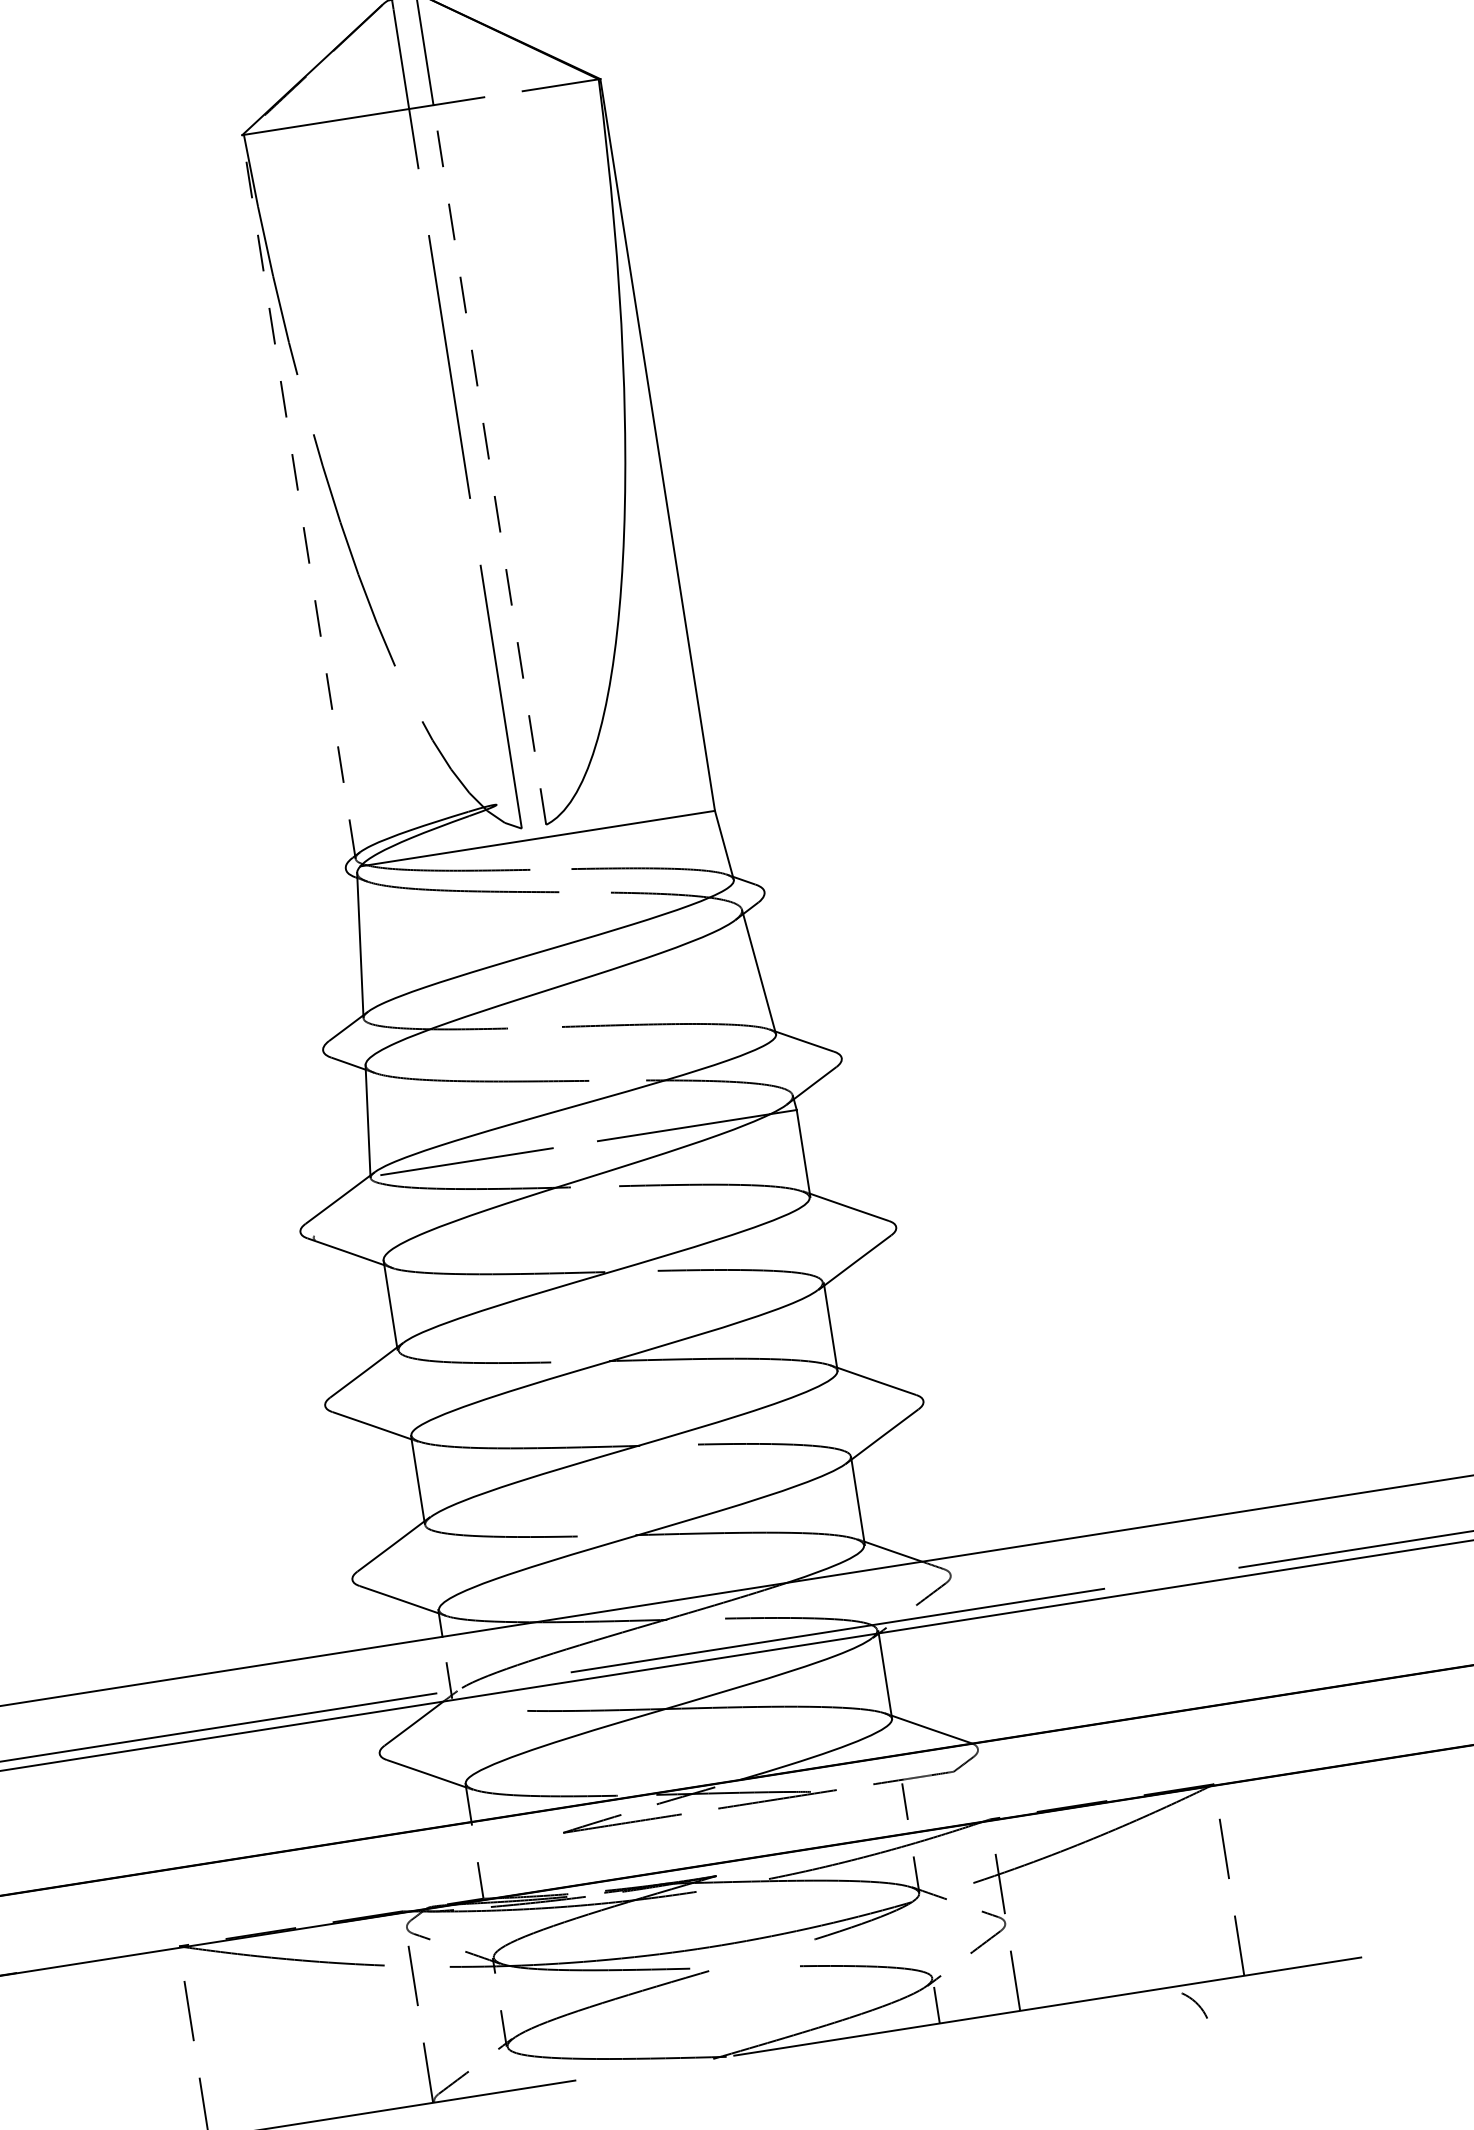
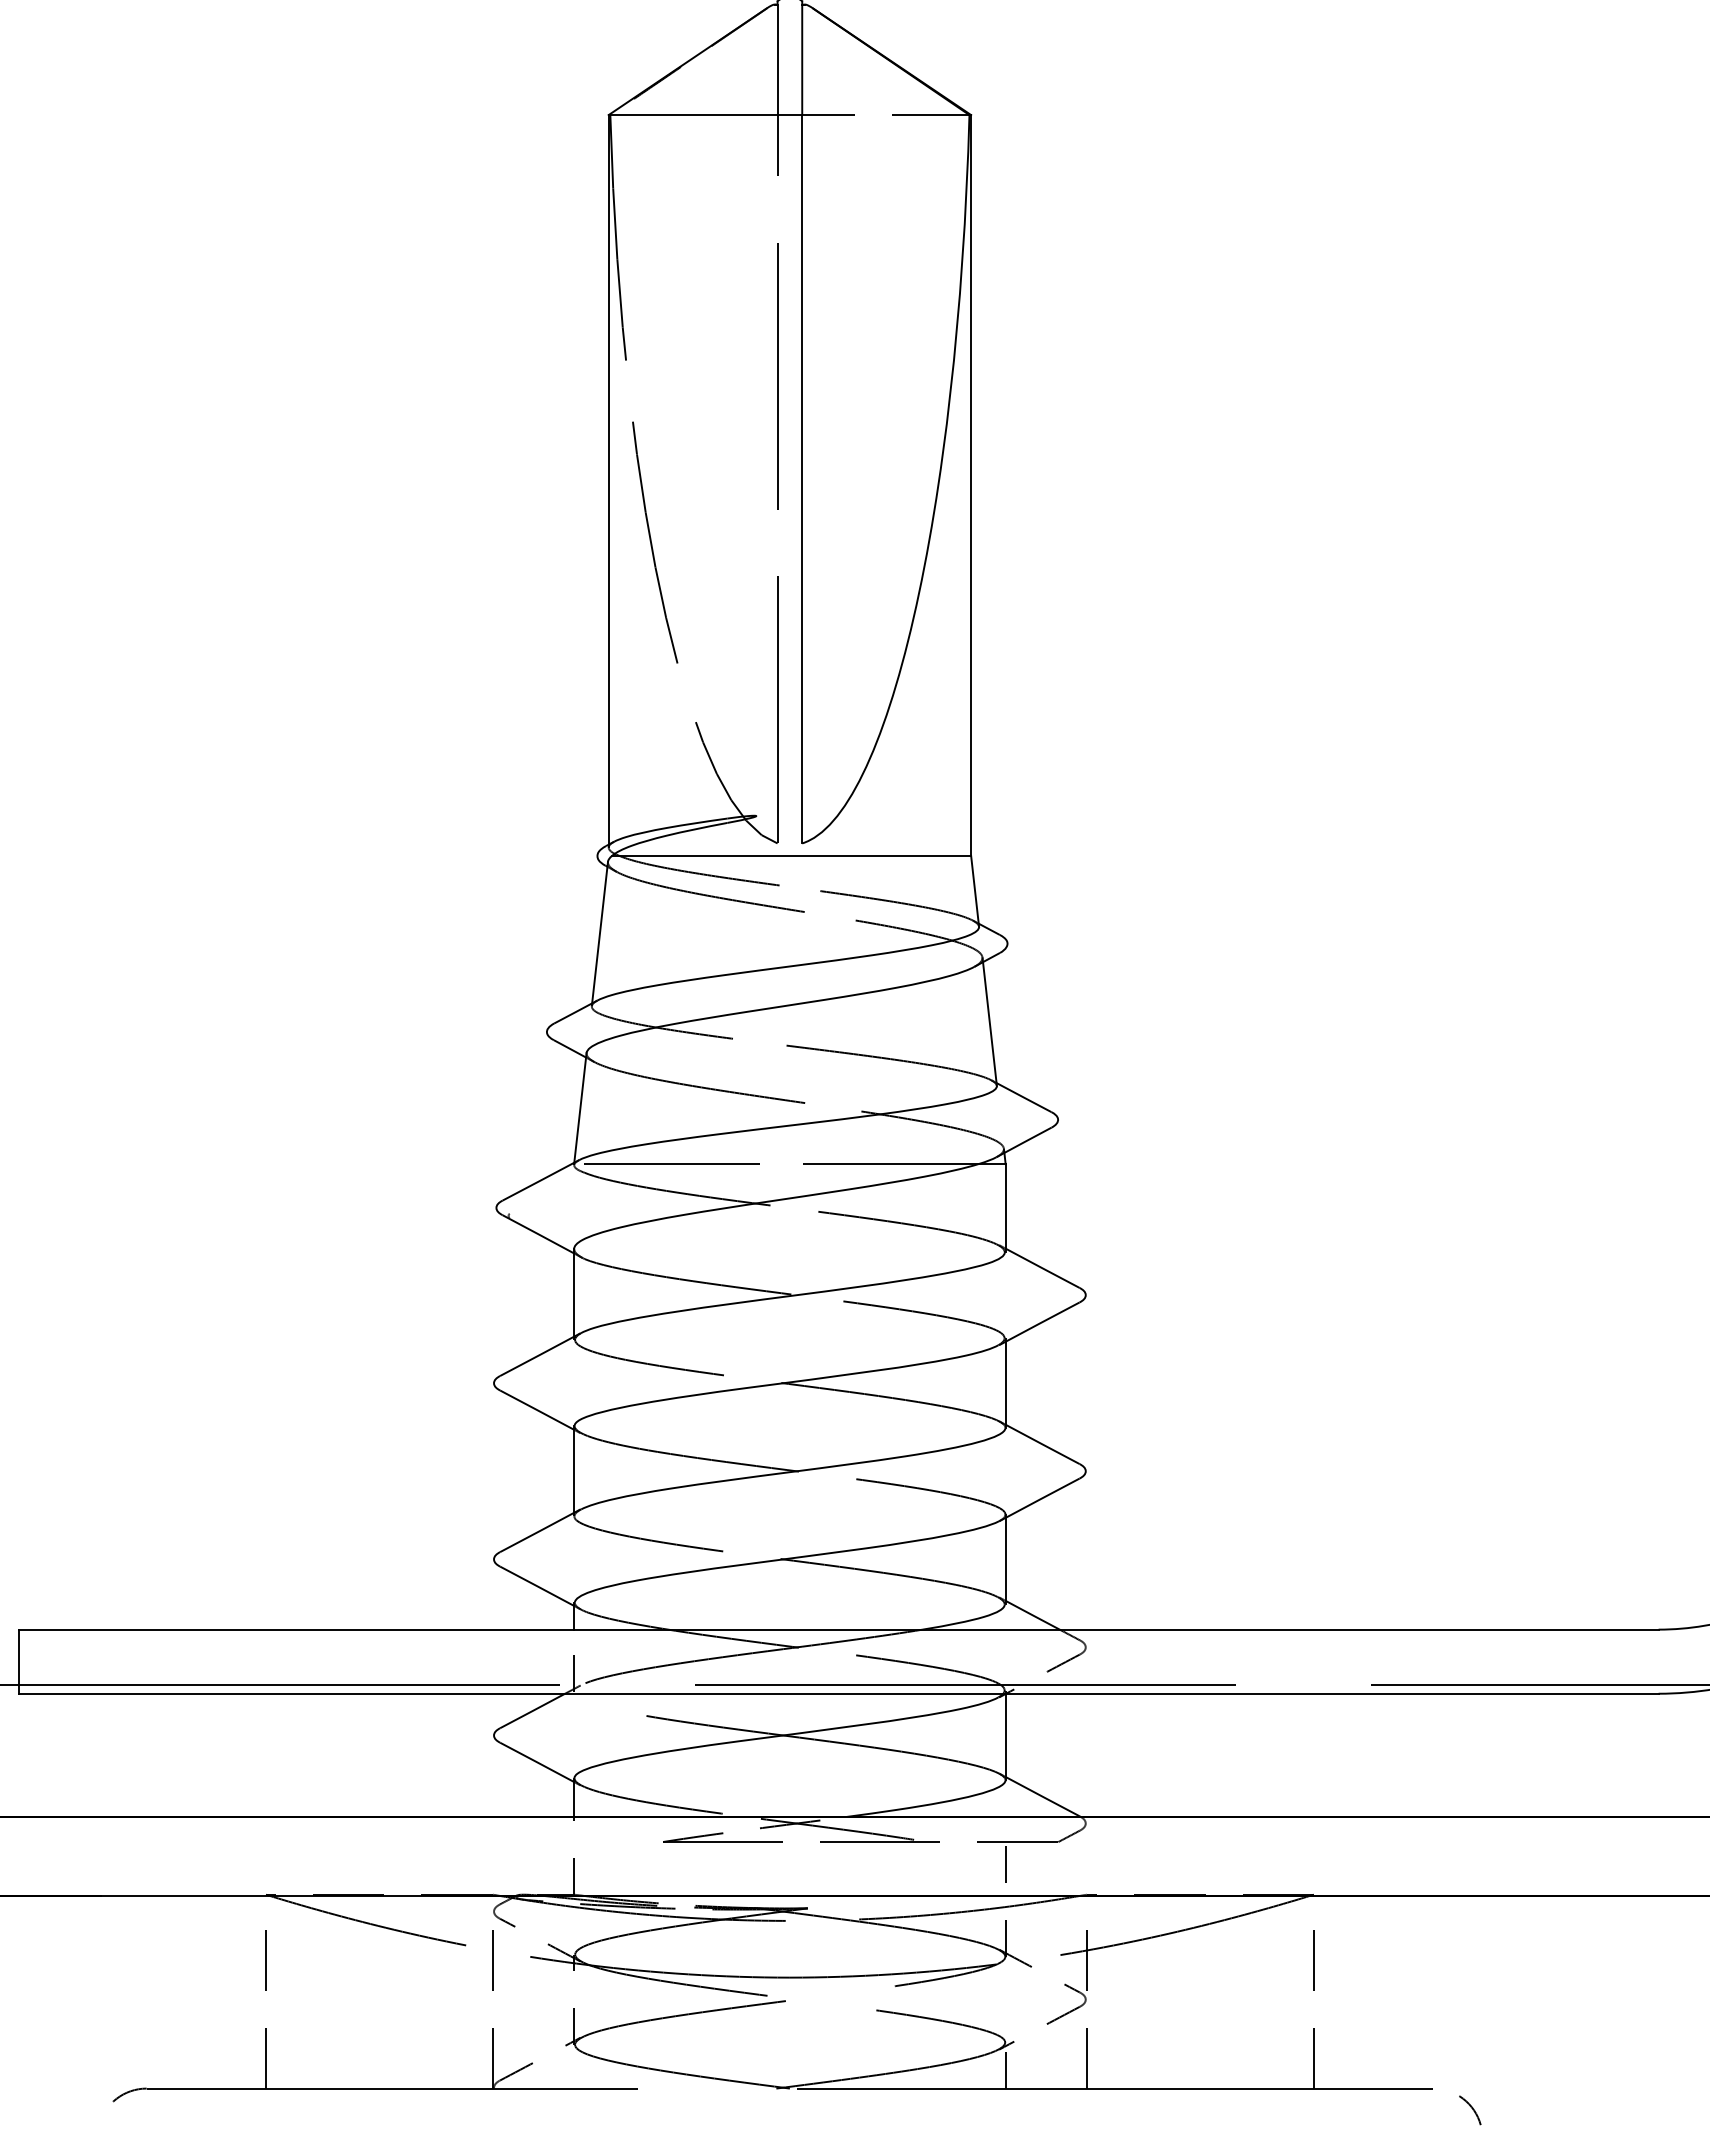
line: (490, 464) -> (802, 478), dashed -> solid
line: (298, 495) -> (608, 479), dashed -> solid
arc: (1195, 2003) -> (1471, 2108), moved

